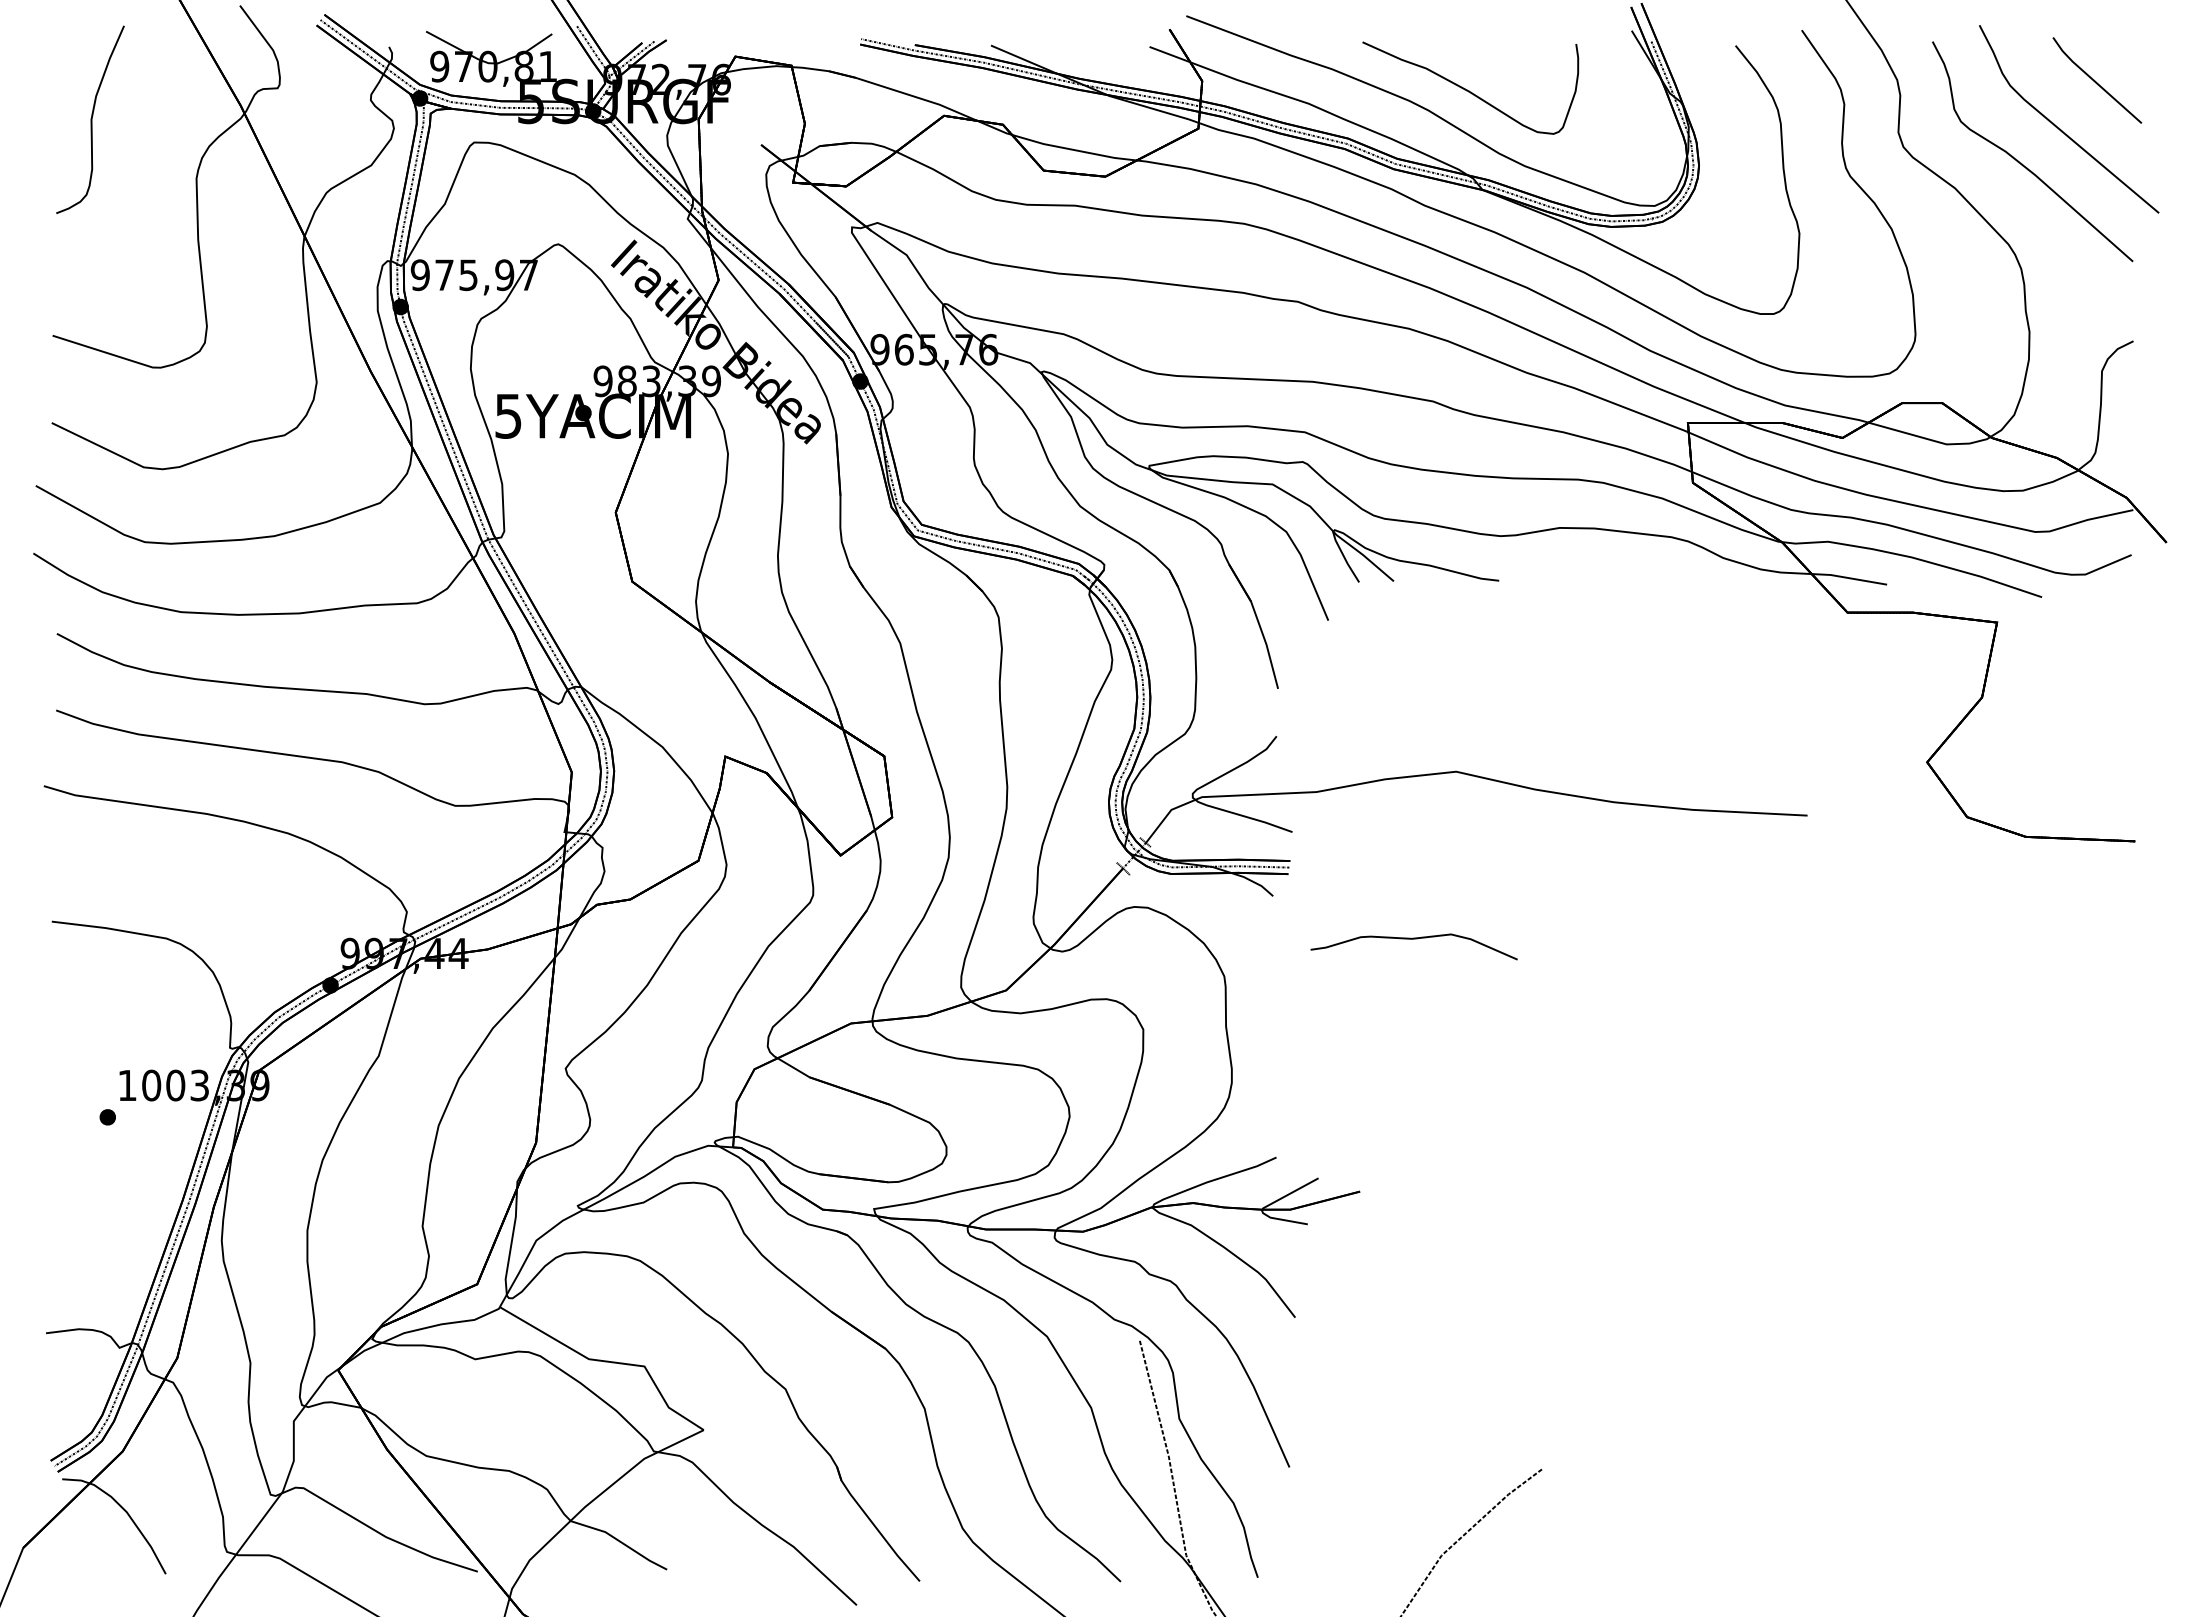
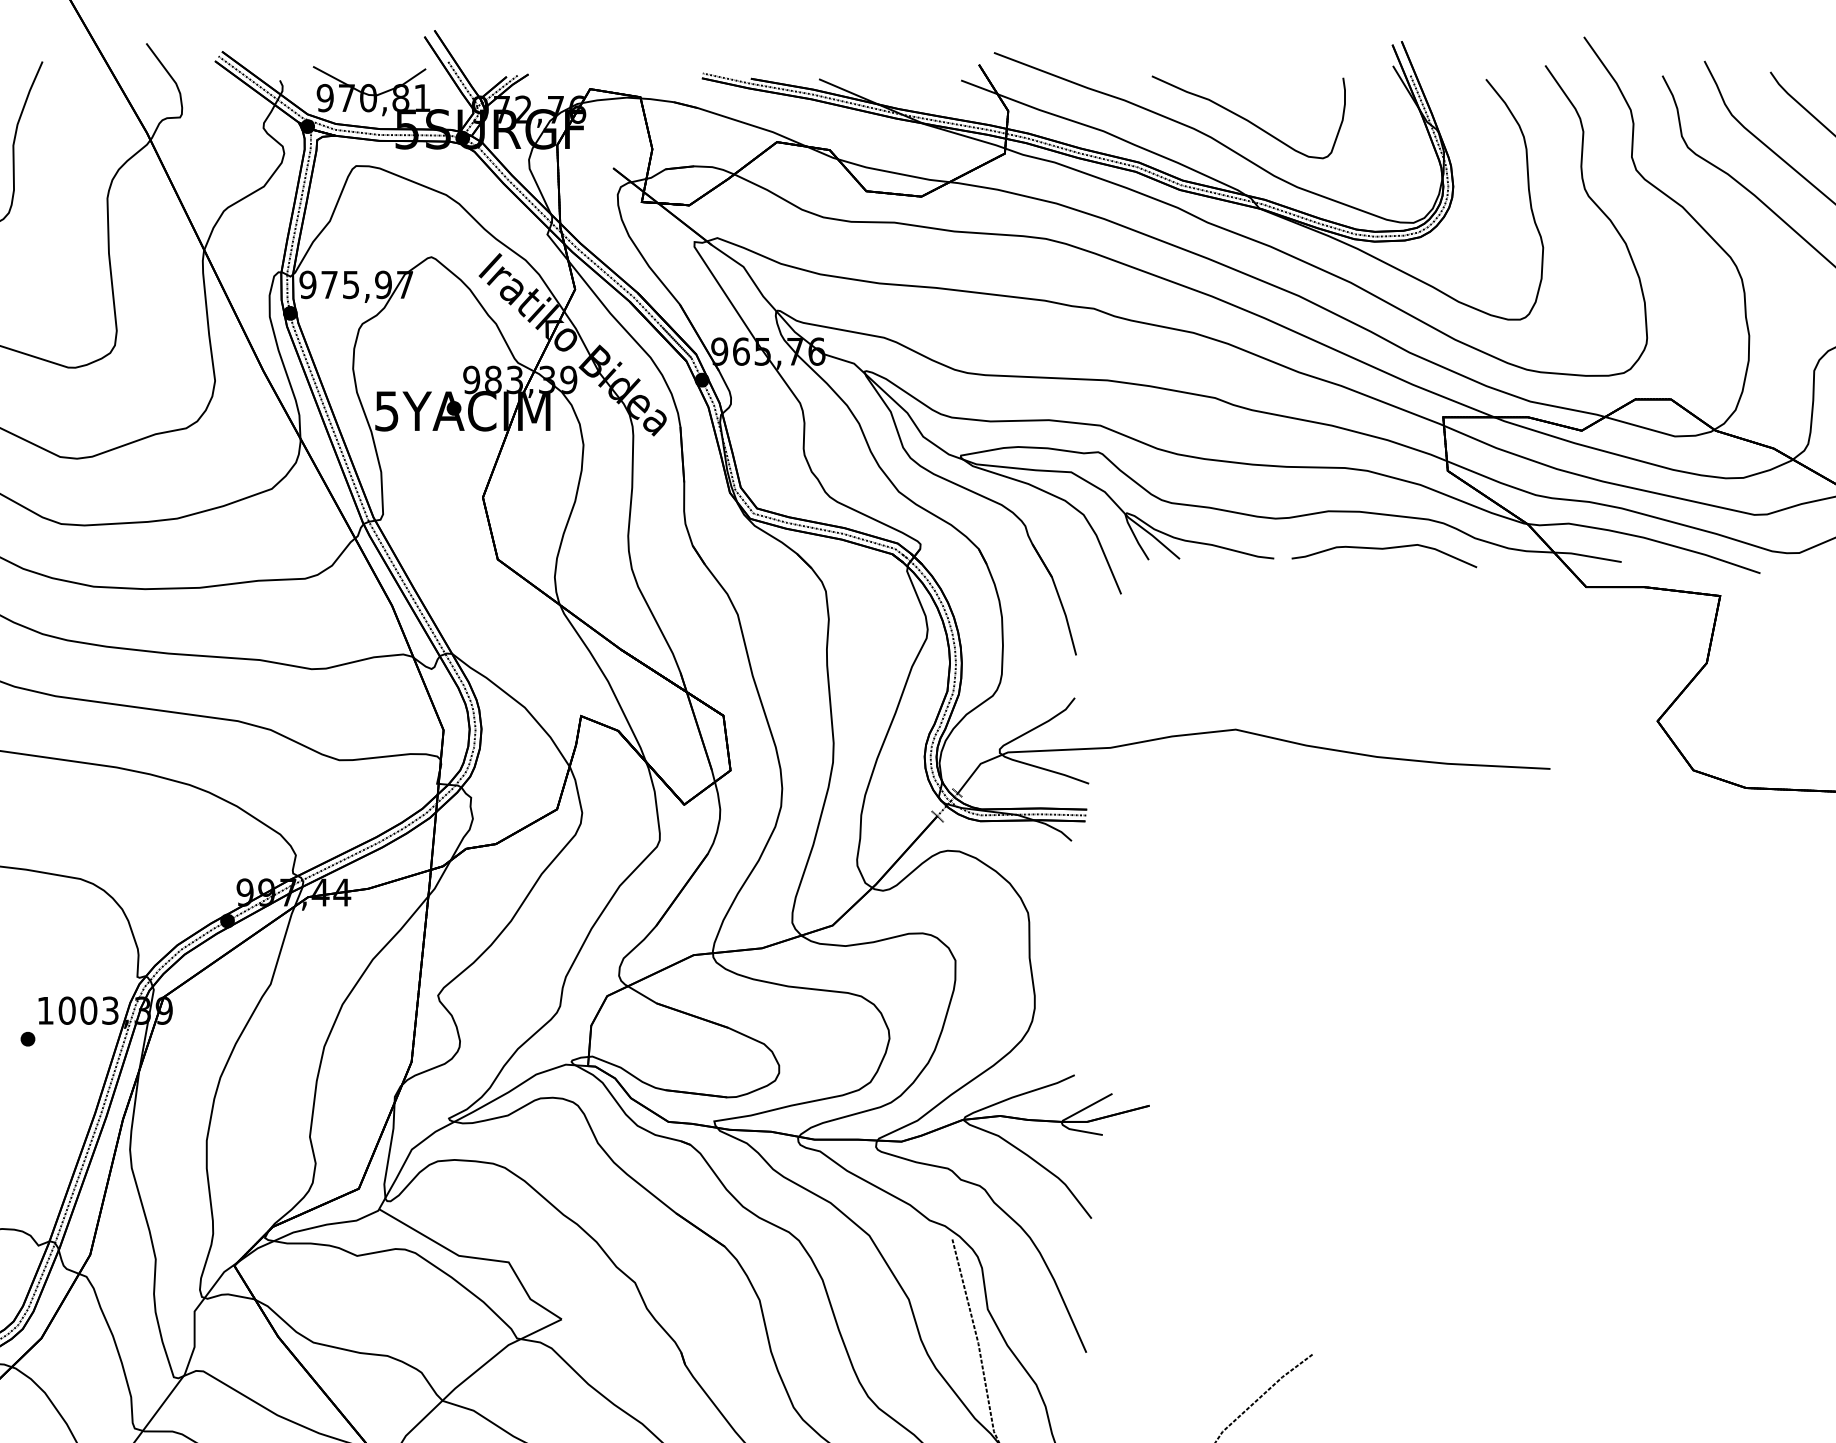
curve: (1413, 939) -> (1383, 549), moved

